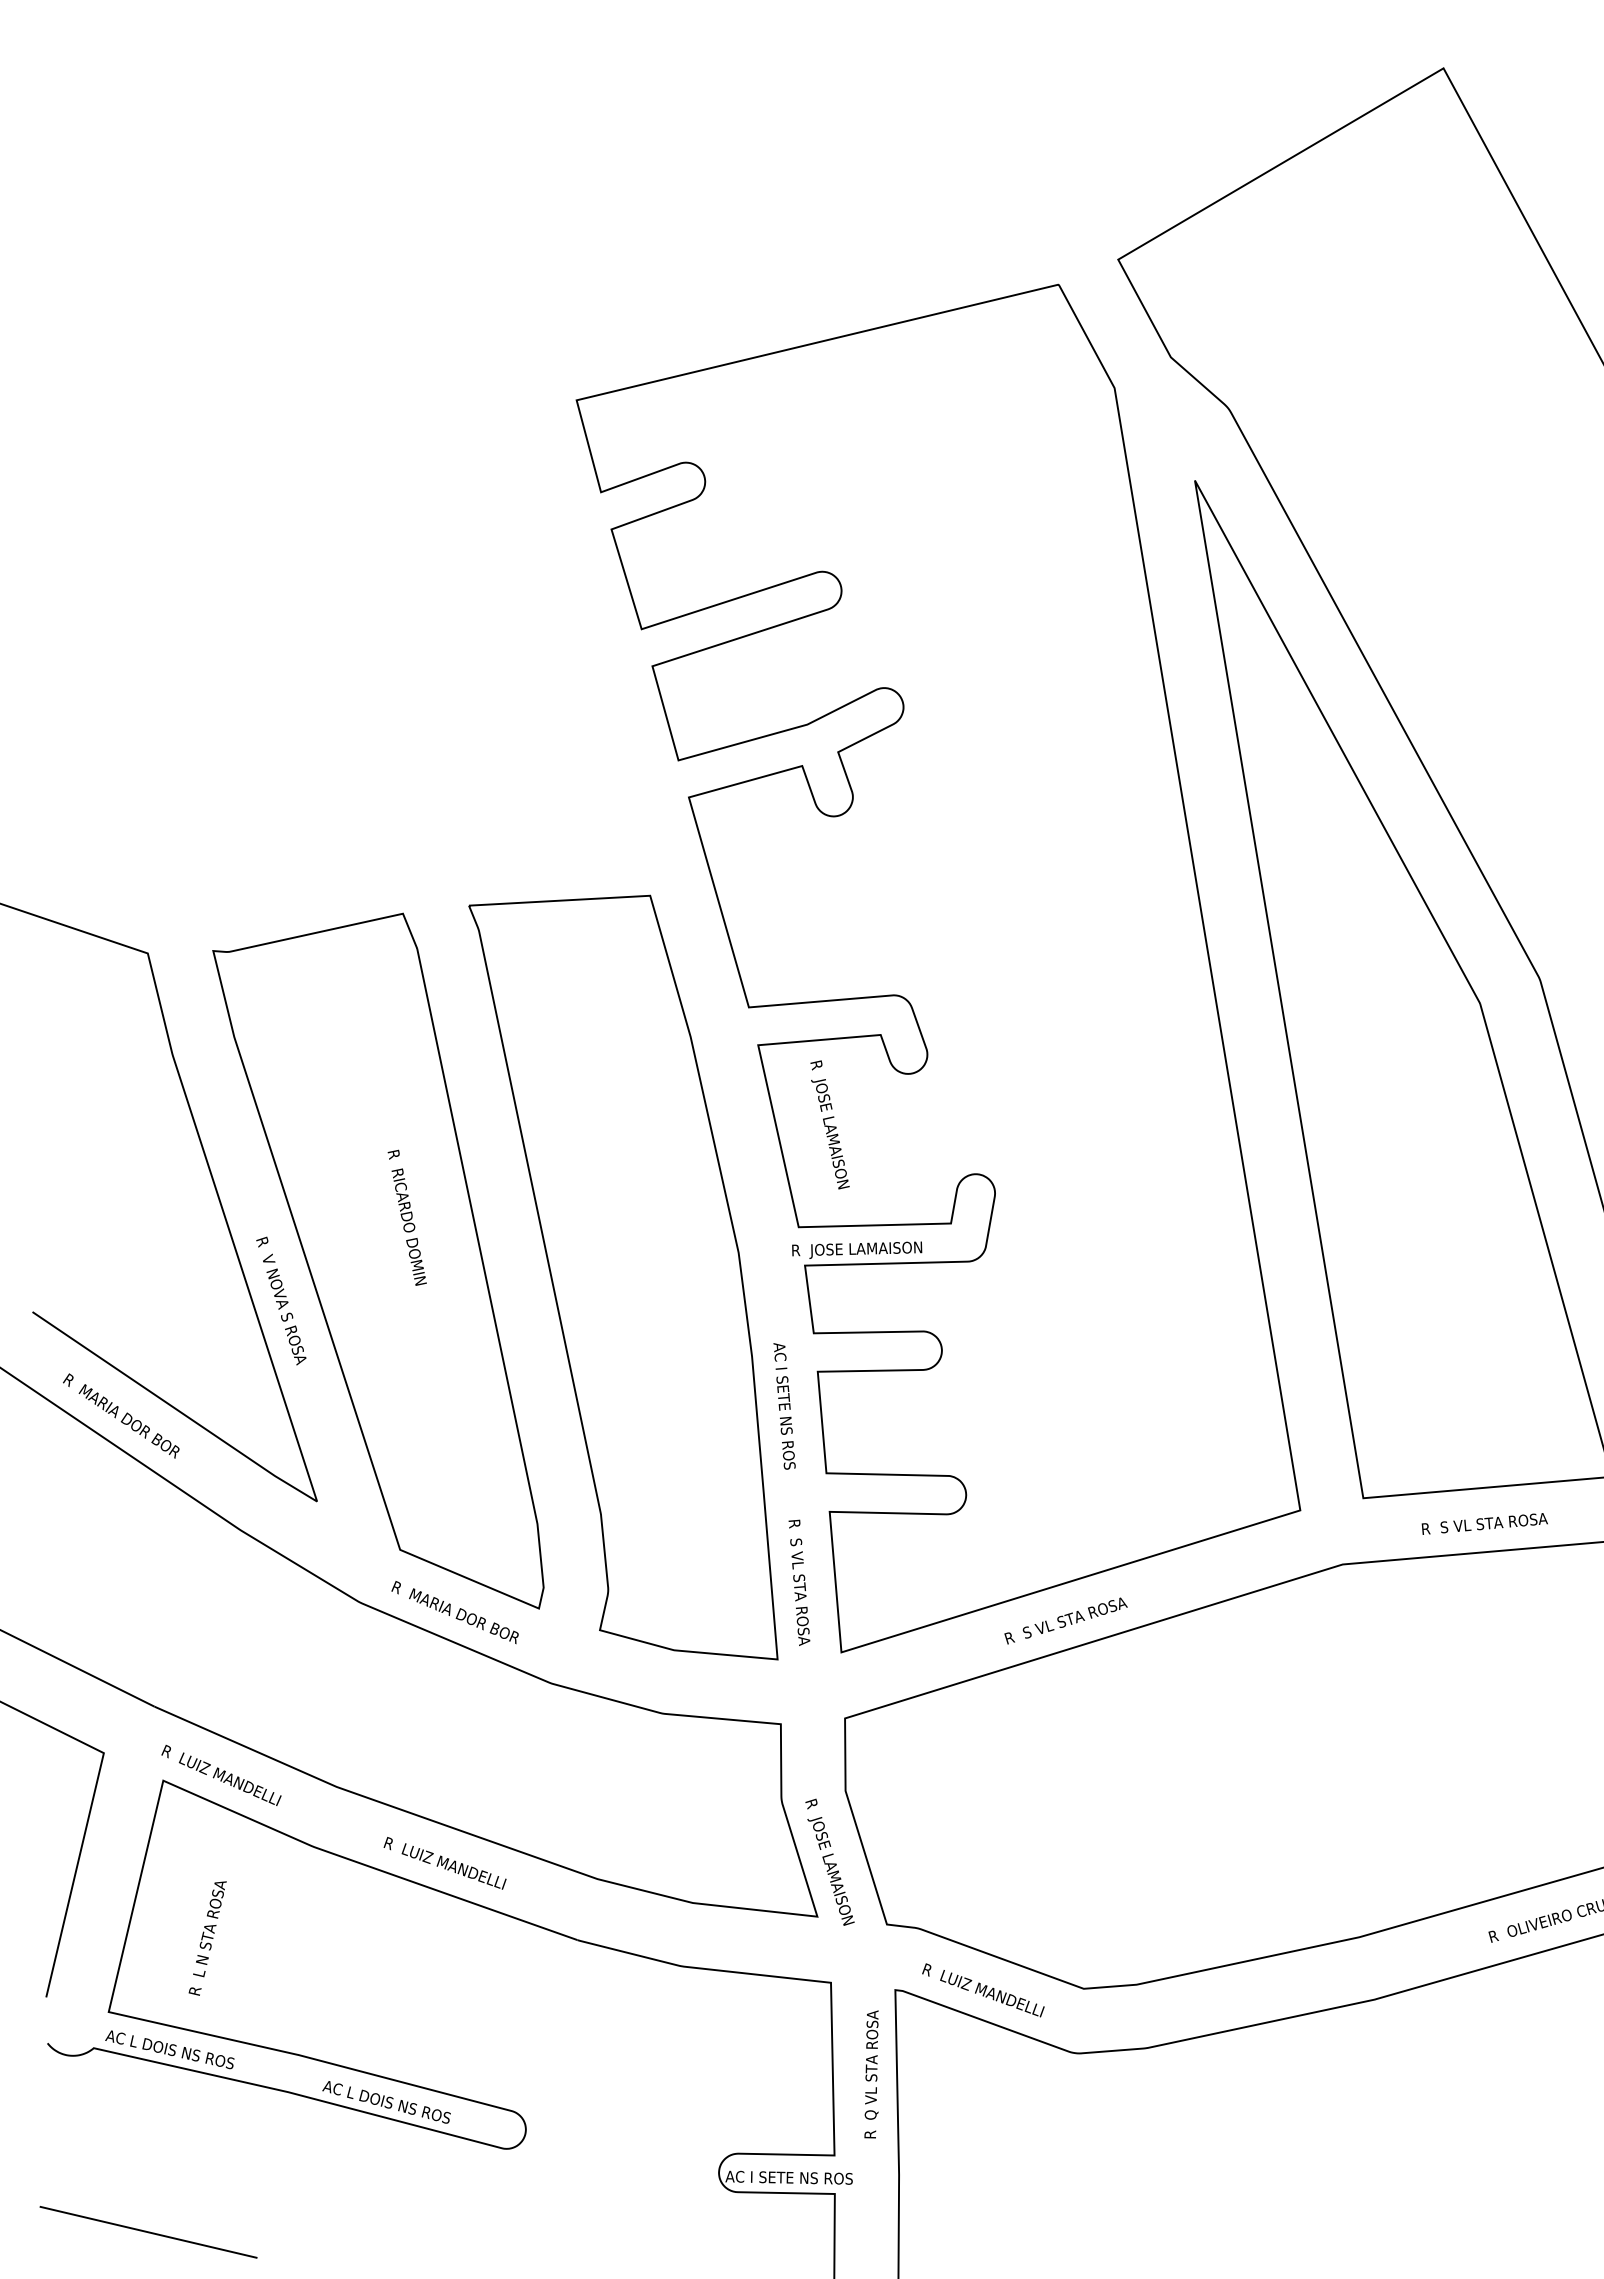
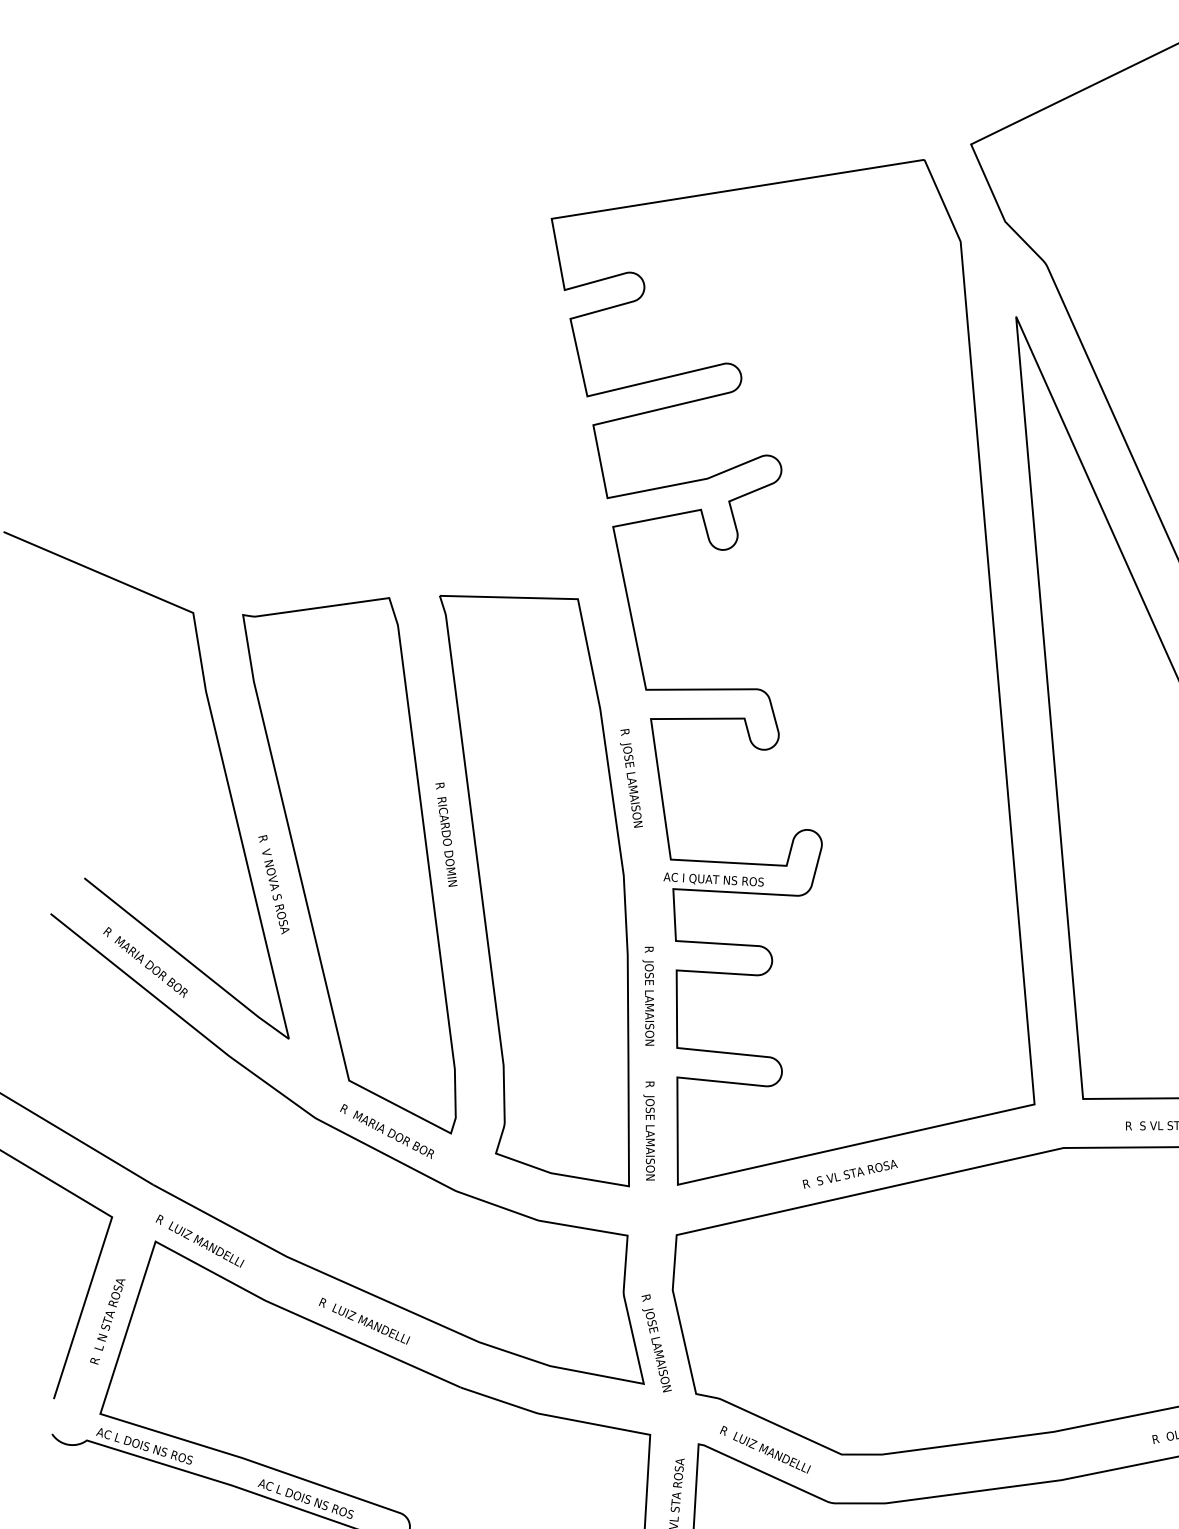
text: (829, 1124) -> (631, 778), moved
text: (406, 1217) -> (445, 834), moved
text: (856, 1249) -> (713, 879), R  JOSE LAMAISON -> AC I QUAT NS ROS
text: (784, 1408) -> (649, 996), AC I SETE NS ROS -> R  JOSE LAMAISON
text: (798, 1593) -> (648, 1137), R  S VL STA ROSA -> R  JOSE LAMAISON
text: (207, 1938) -> (107, 1321), moved

